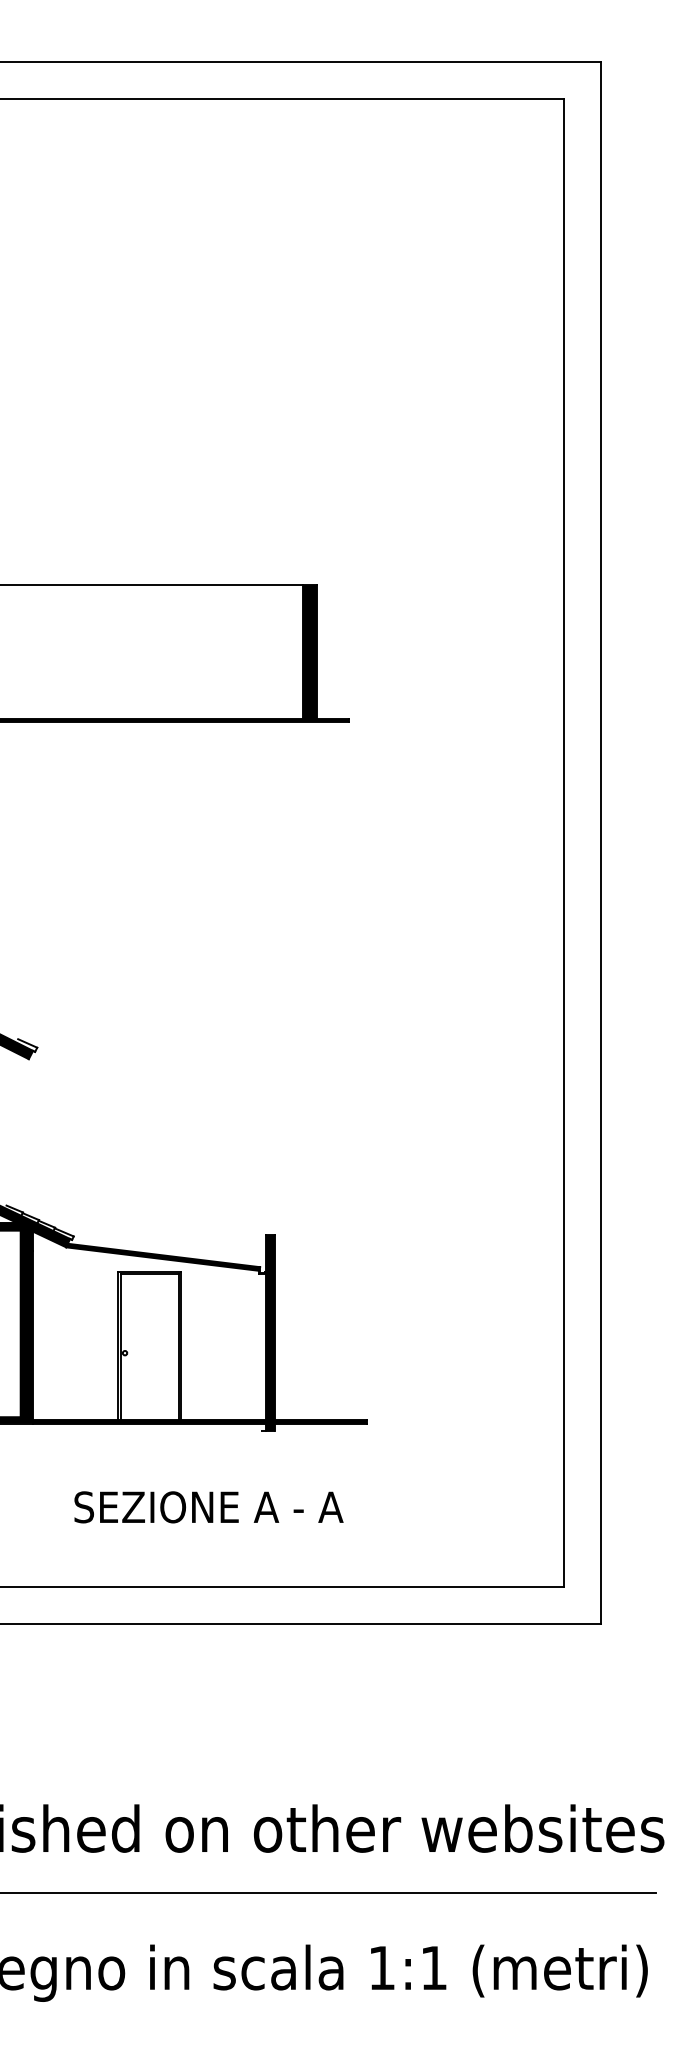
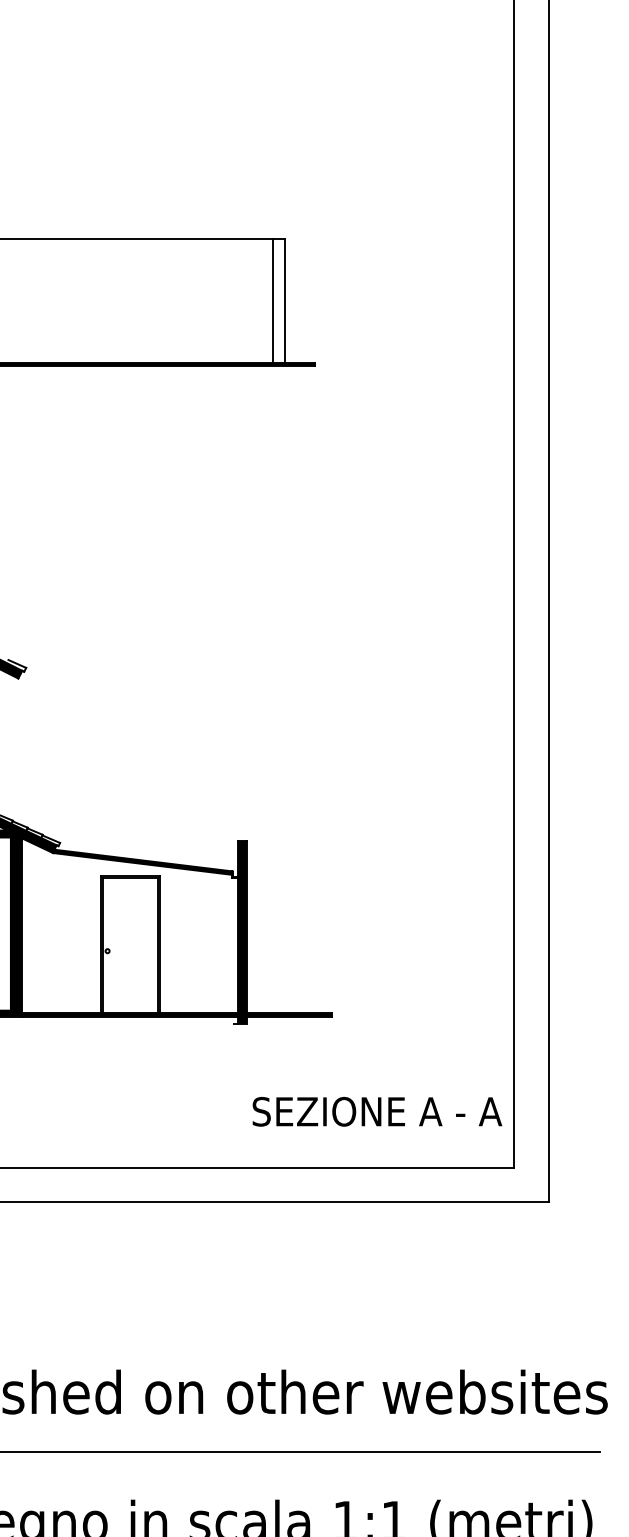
fill: (309, 651) -> (278, 300), removed
text: (208, 1507) -> (376, 1111), moved

